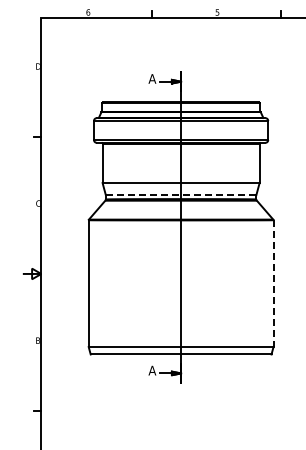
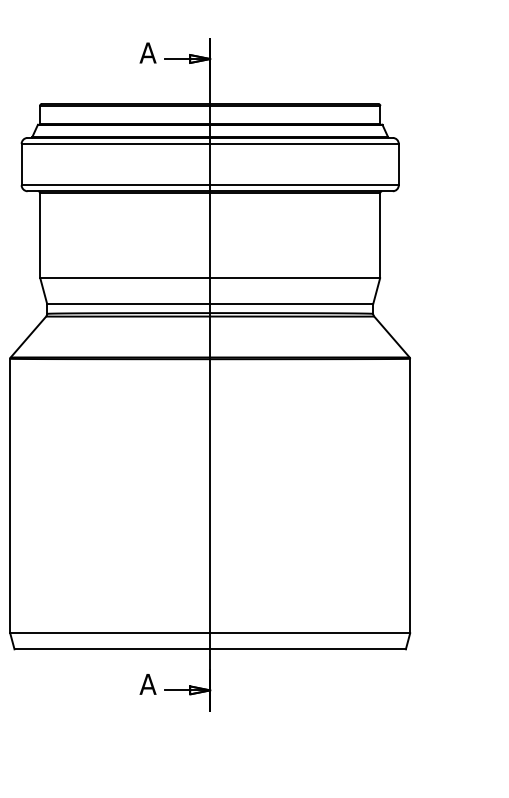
line: (181, 194) -> (211, 303), dashed -> solid
line: (273, 284) -> (410, 497), dashed -> solid

